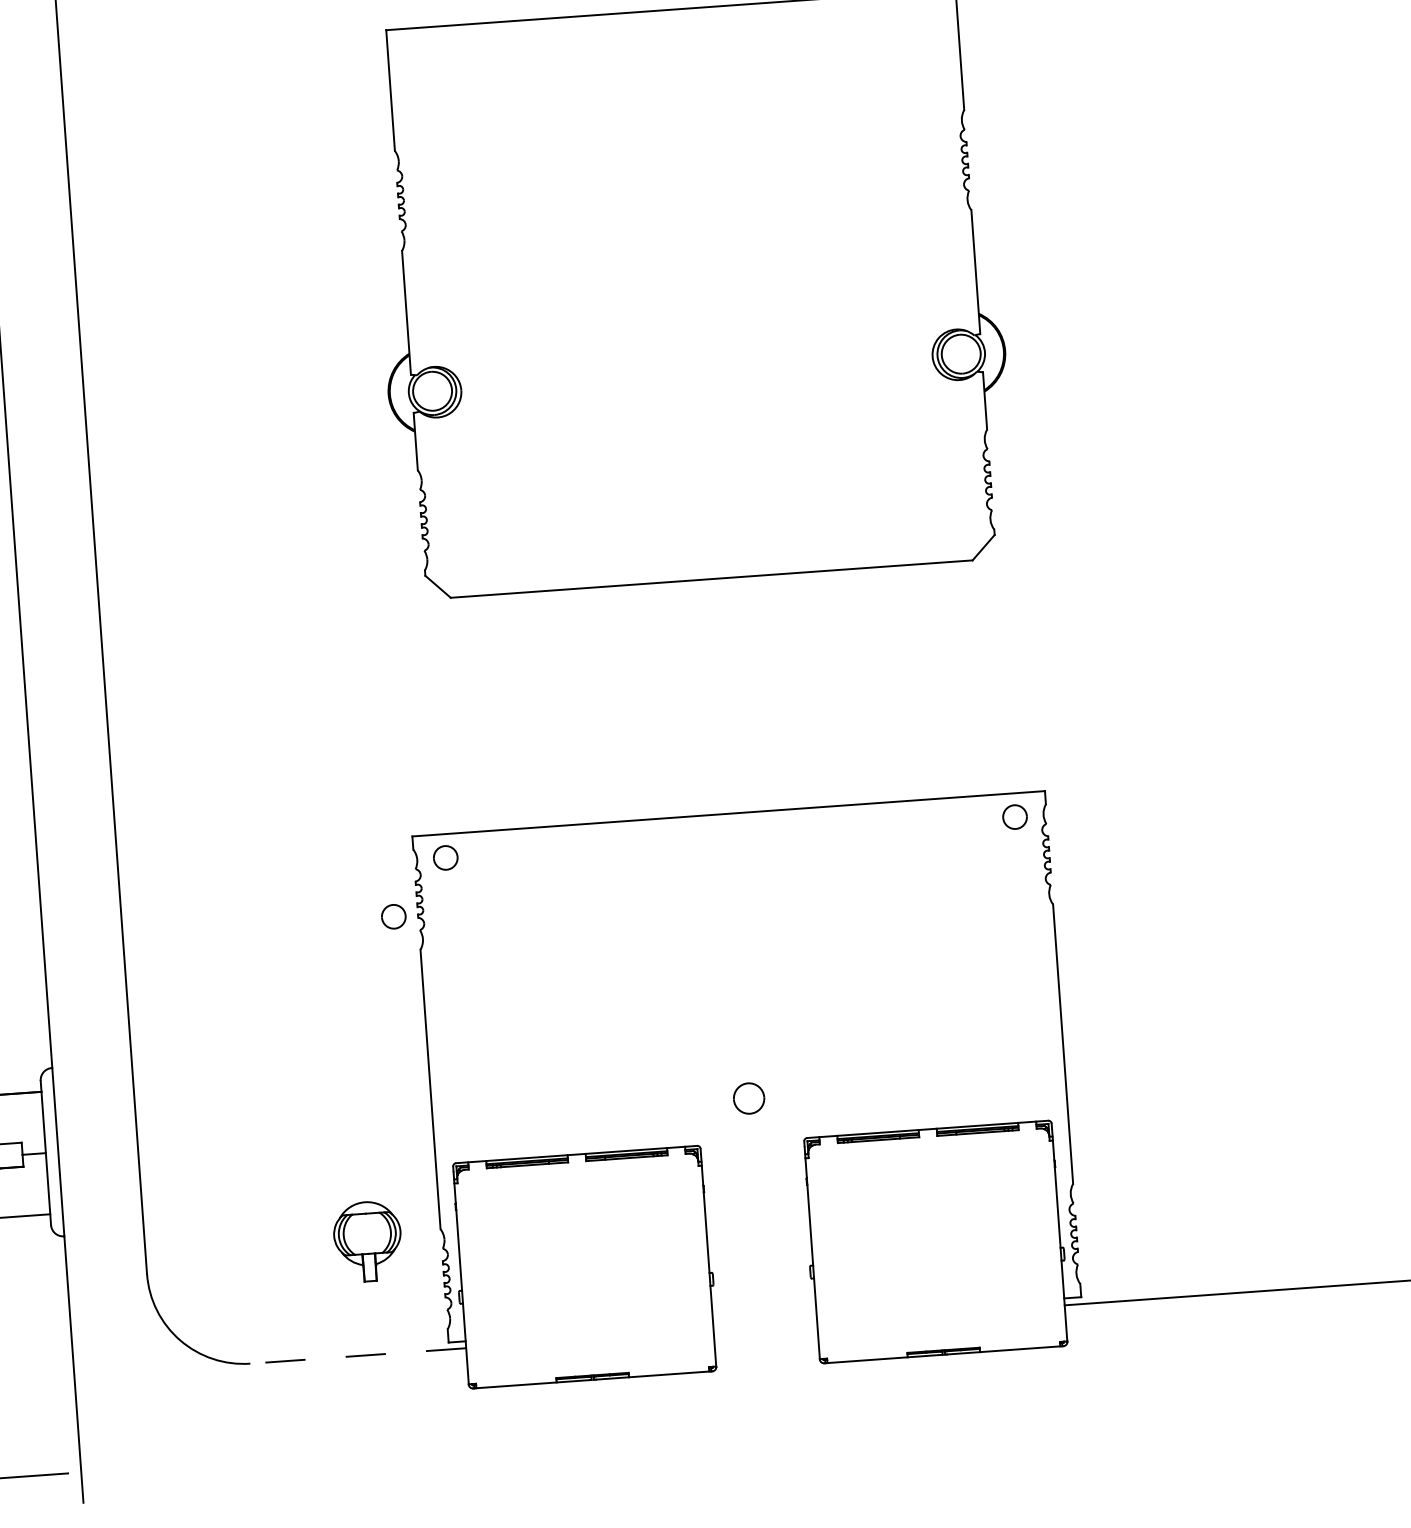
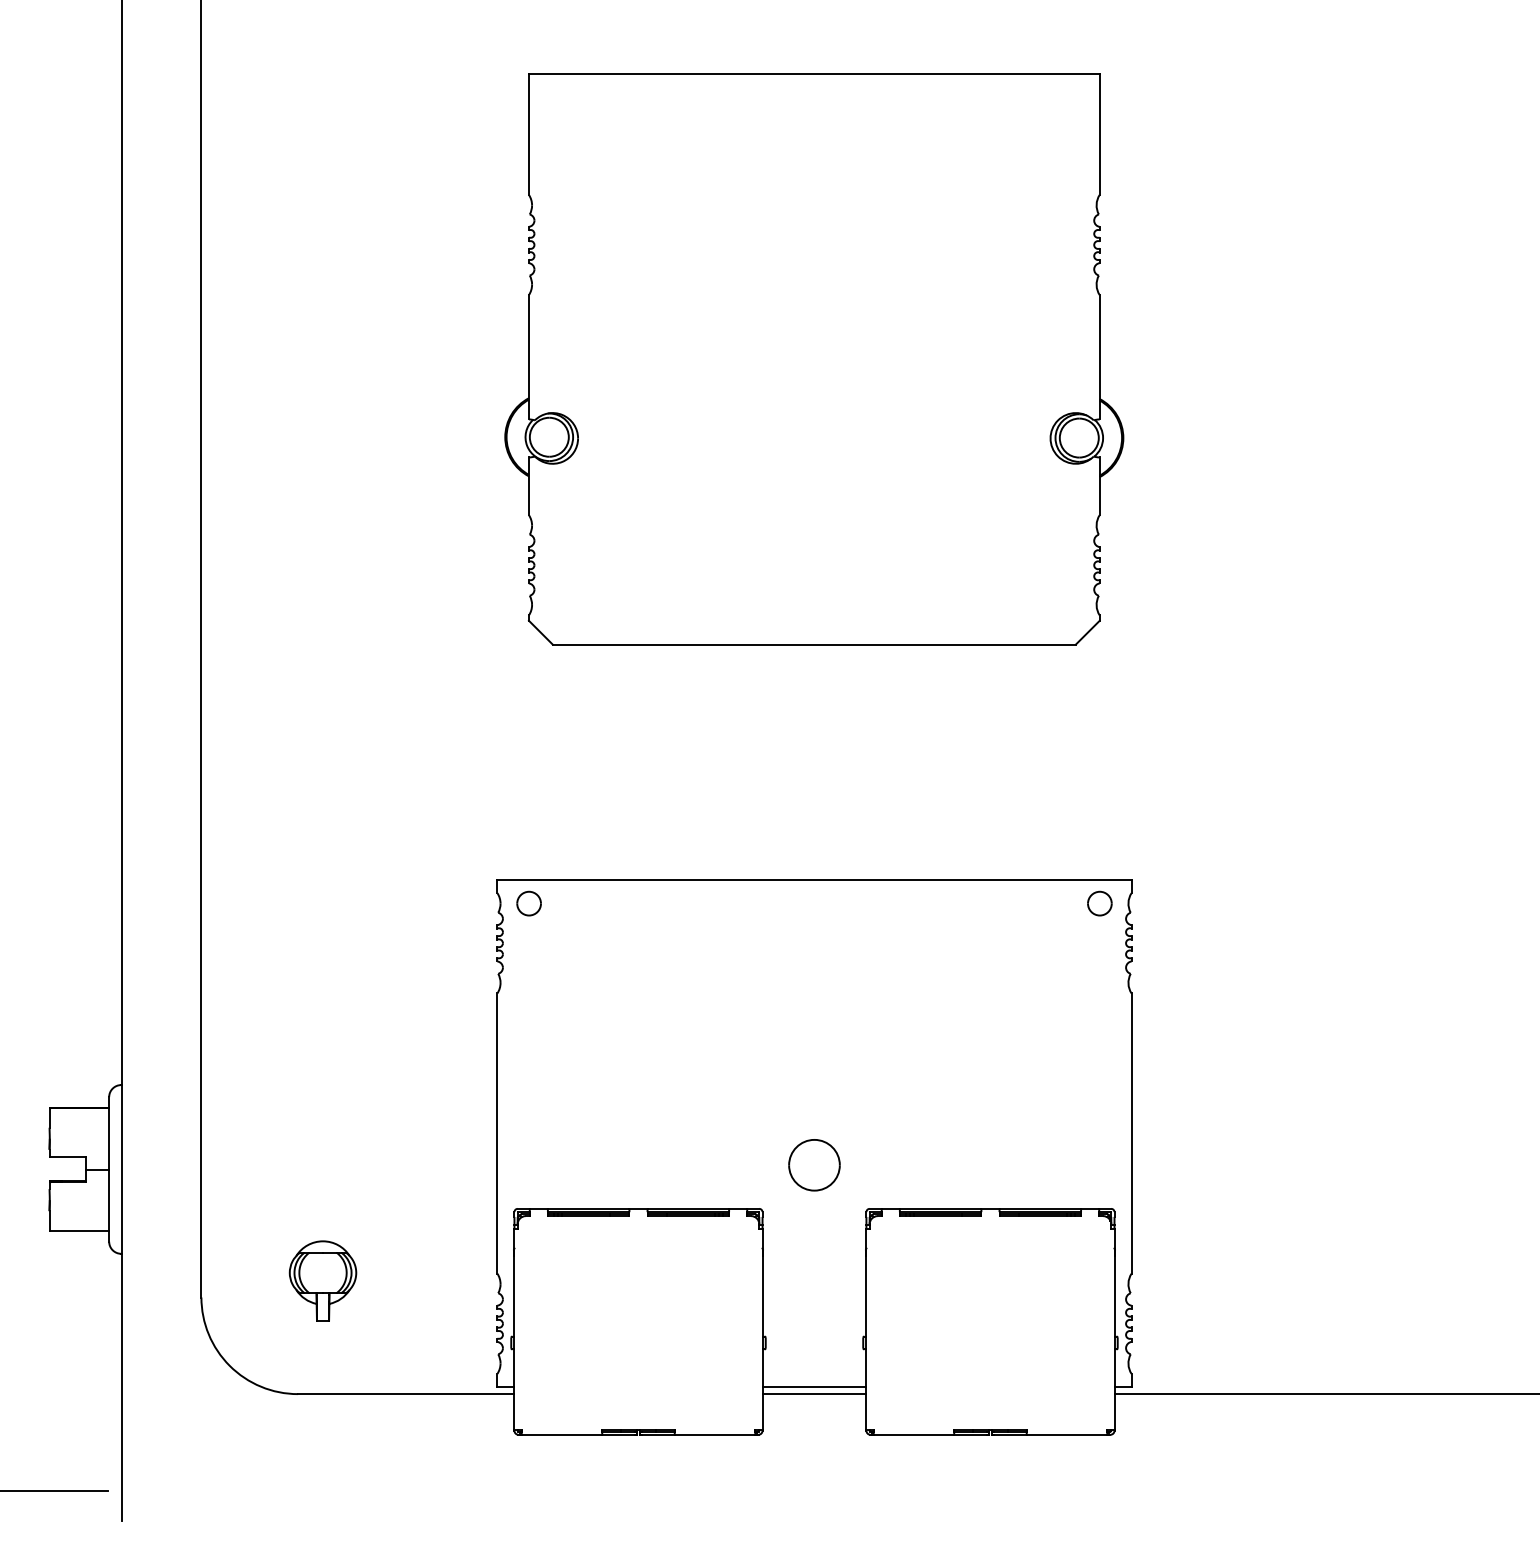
part: (393, 916) -> (472, 958), removed
part: (749, 1098) -> (814, 1165), size x1.67
part: (367, 1241) -> (322, 1280), moved
line: (765, 1320) -> (814, 1387), added
line: (765, 1327) -> (814, 1394), added
line: (357, 1356) -> (405, 1394), dashed -> solid

